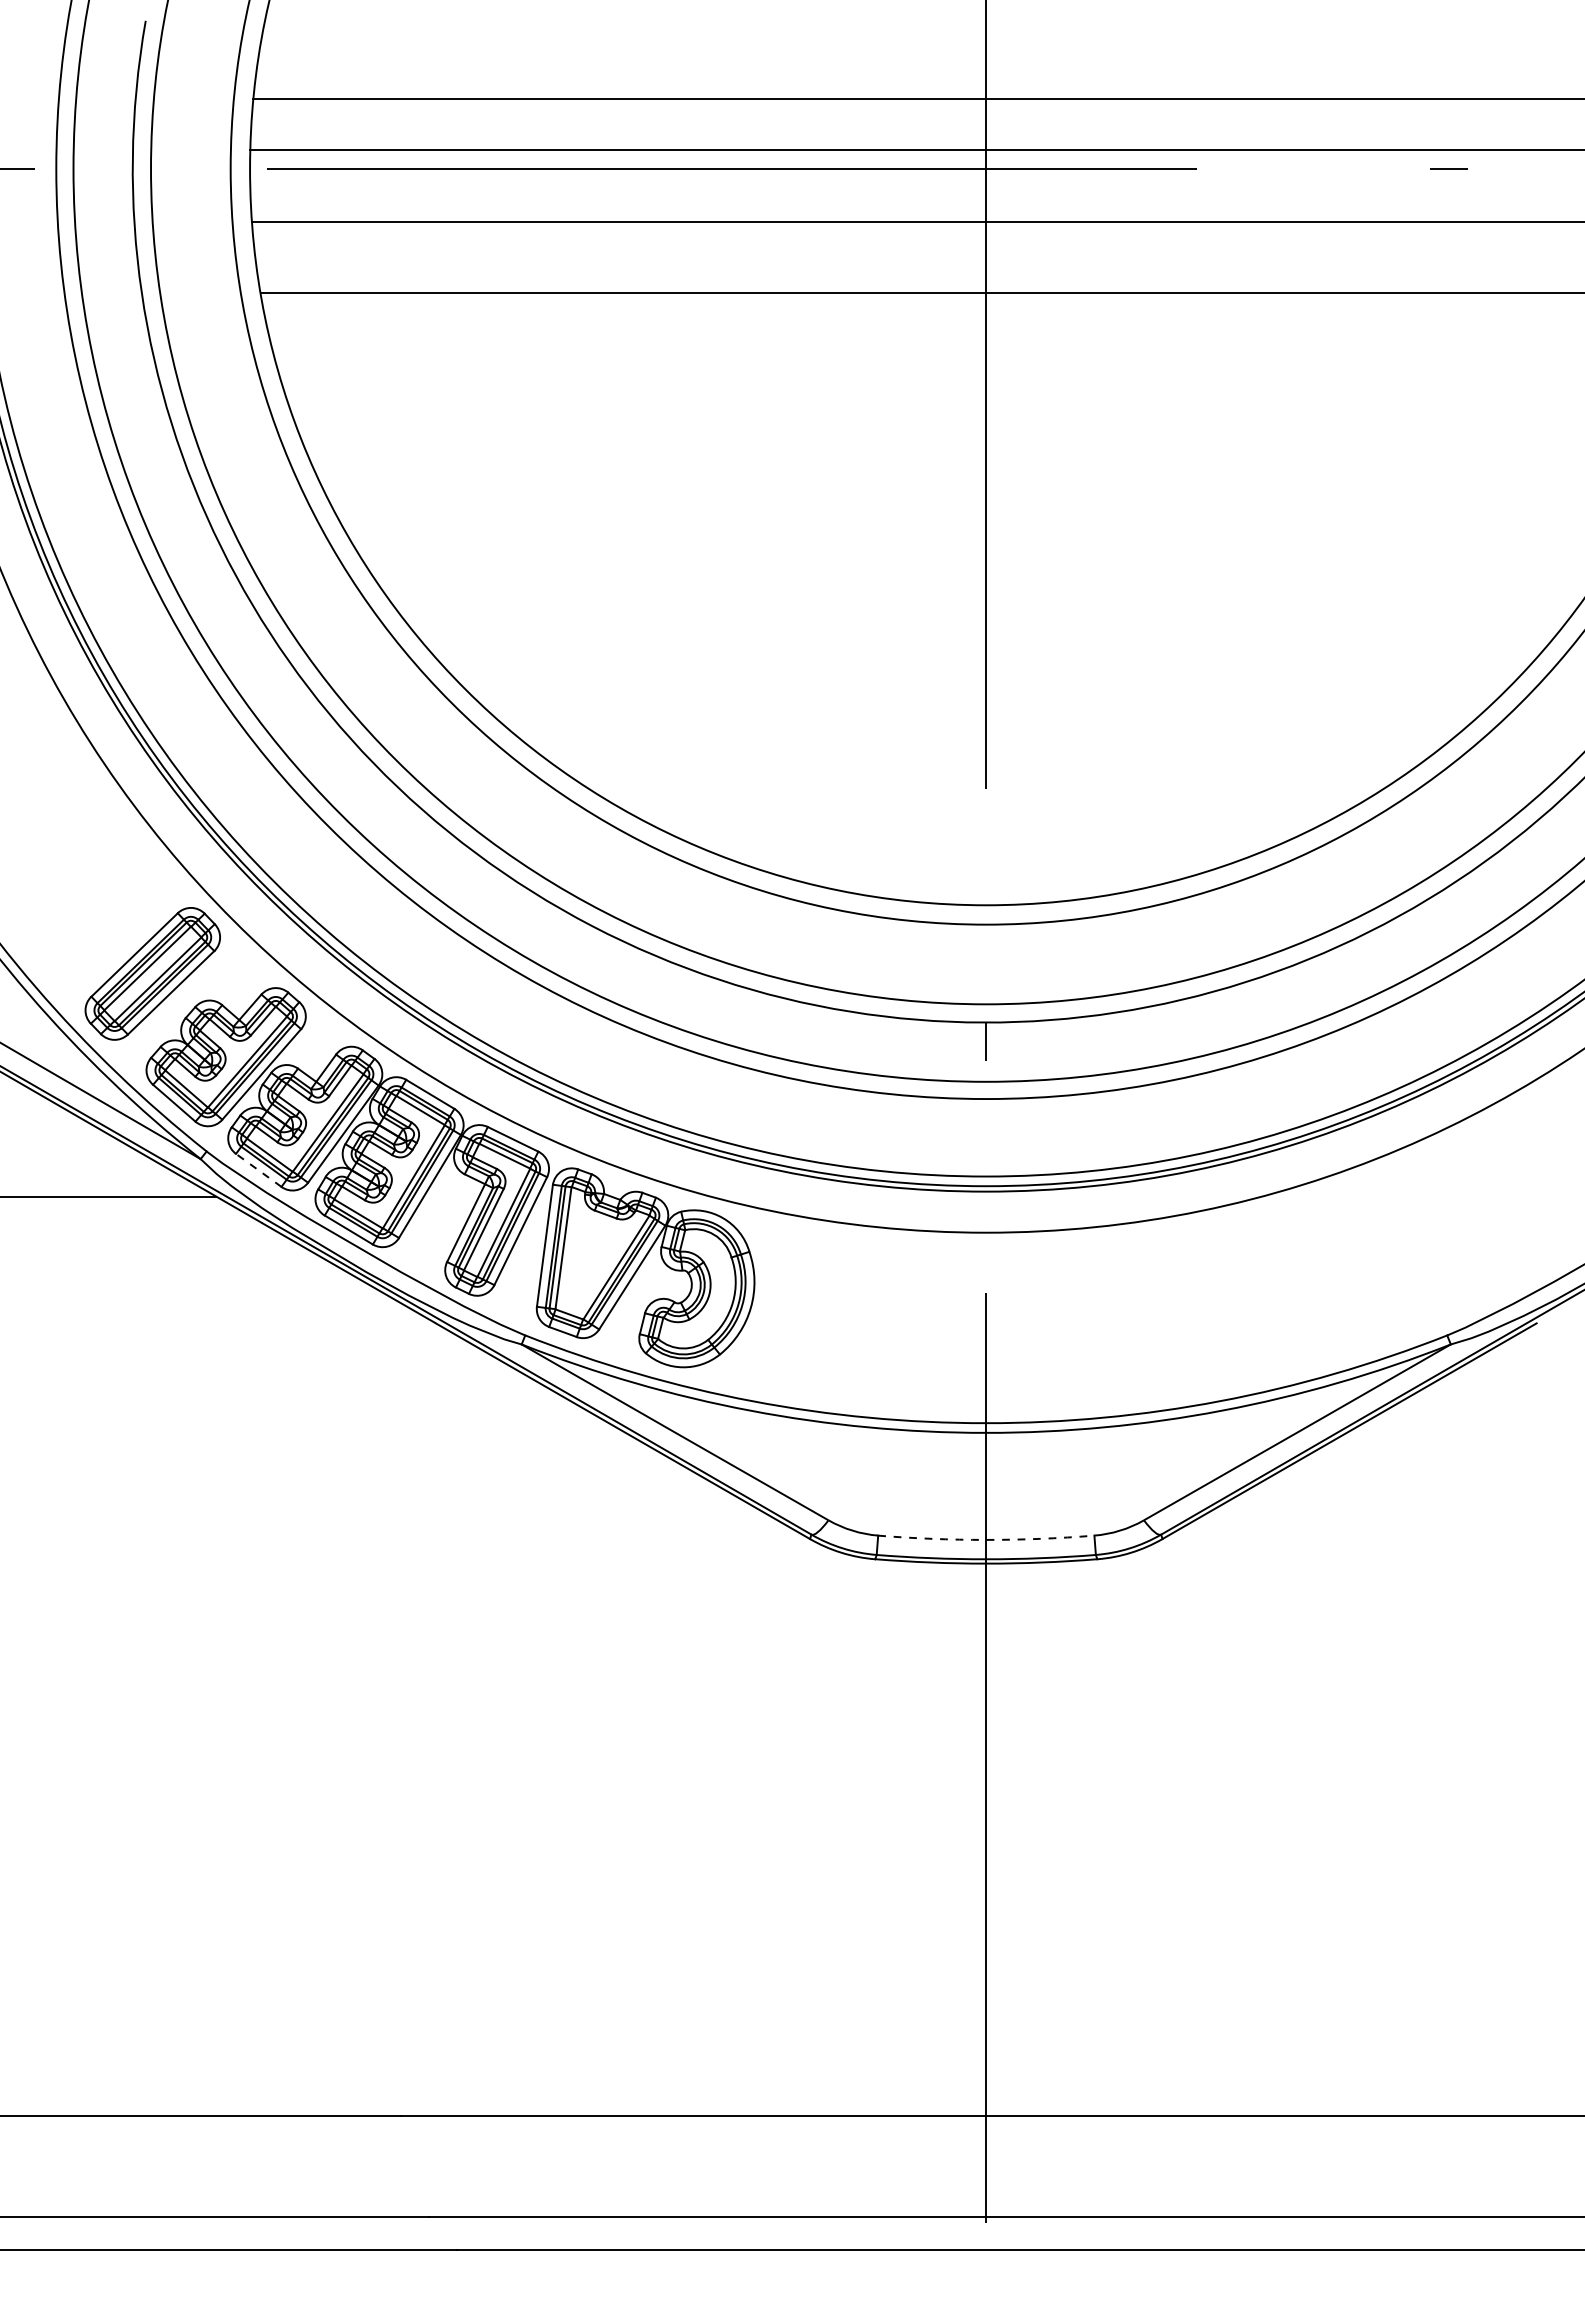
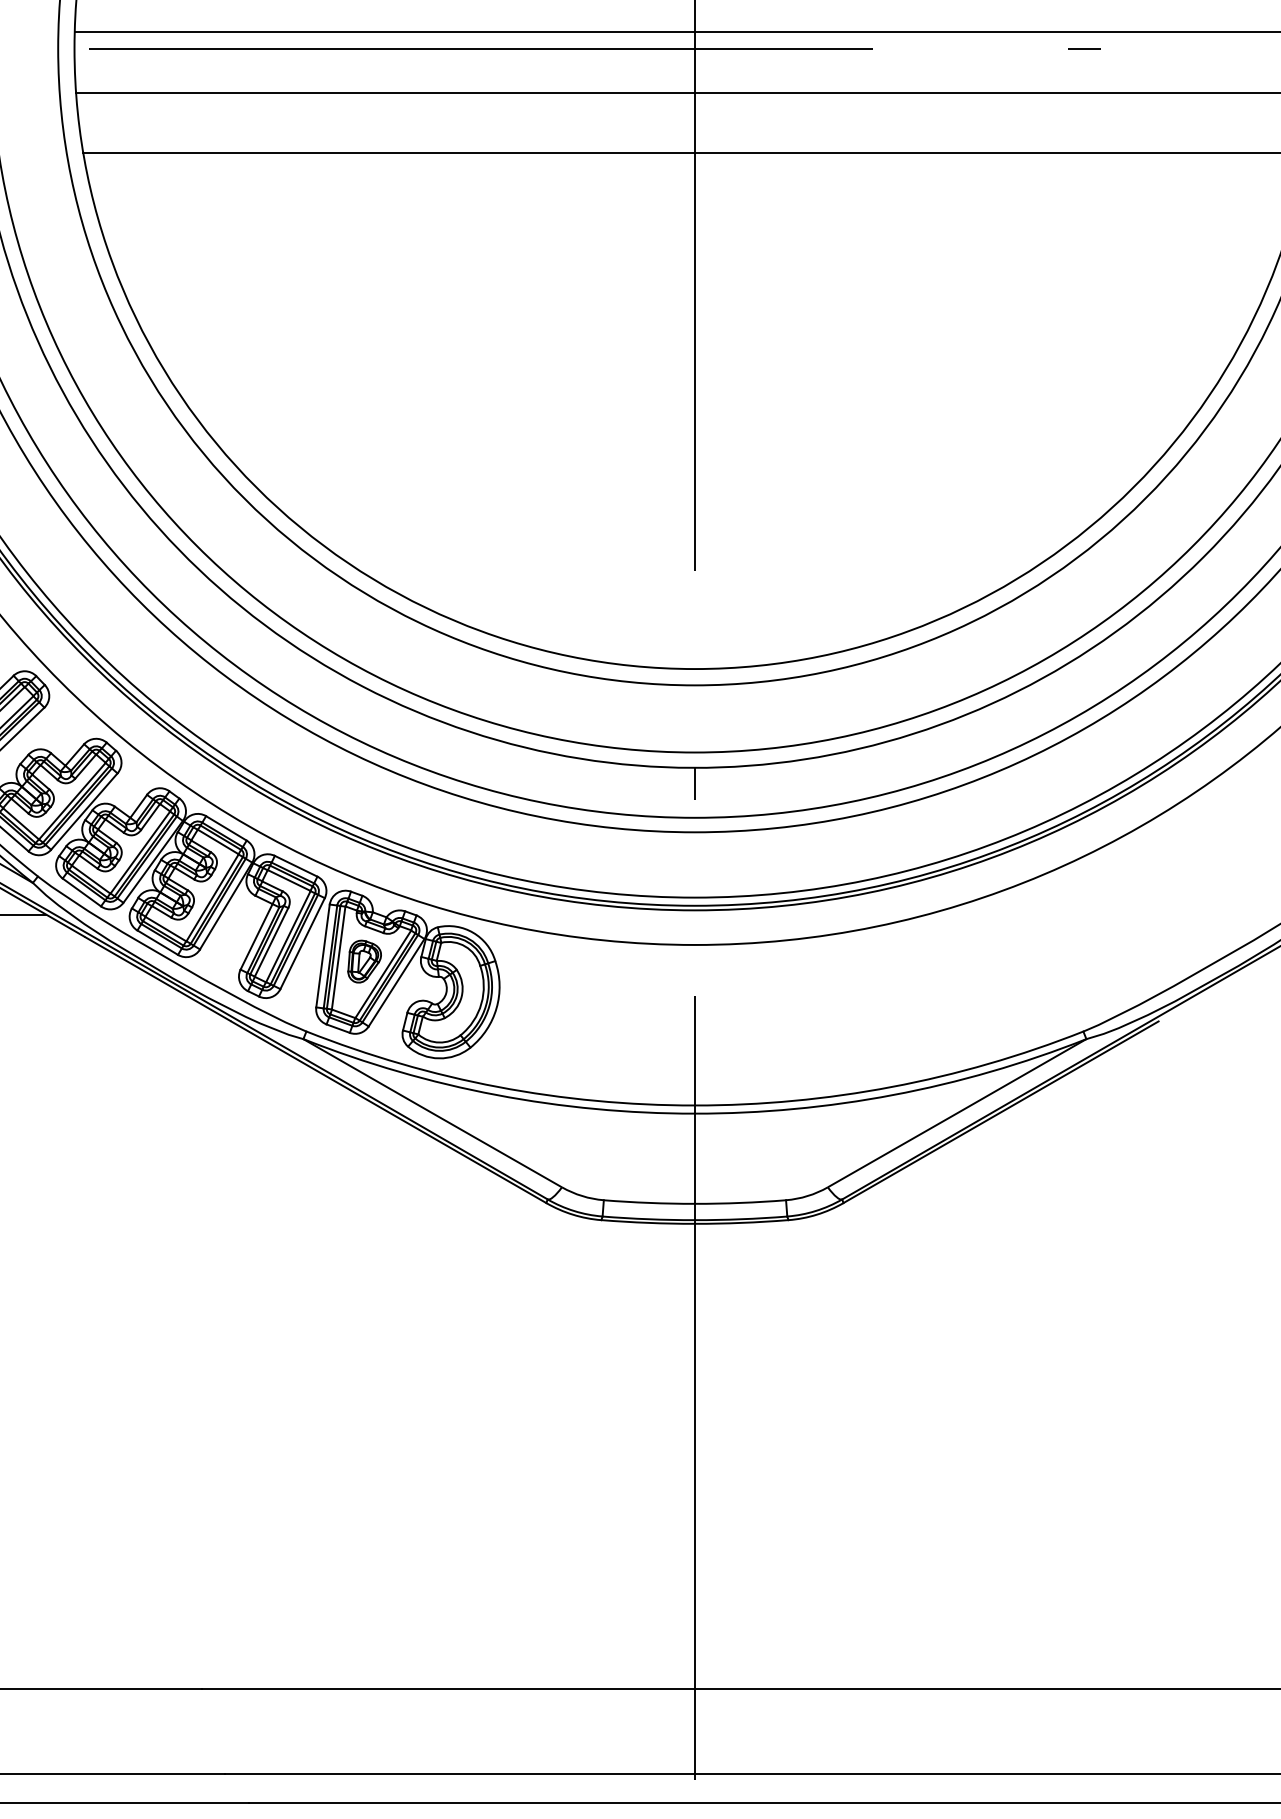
line: (258, 1170) -> (81, 892), dashed -> solid
part: (594, 1252) -> (364, 961), added
arc: (986, 1539) -> (695, 1203), dashed -> solid

